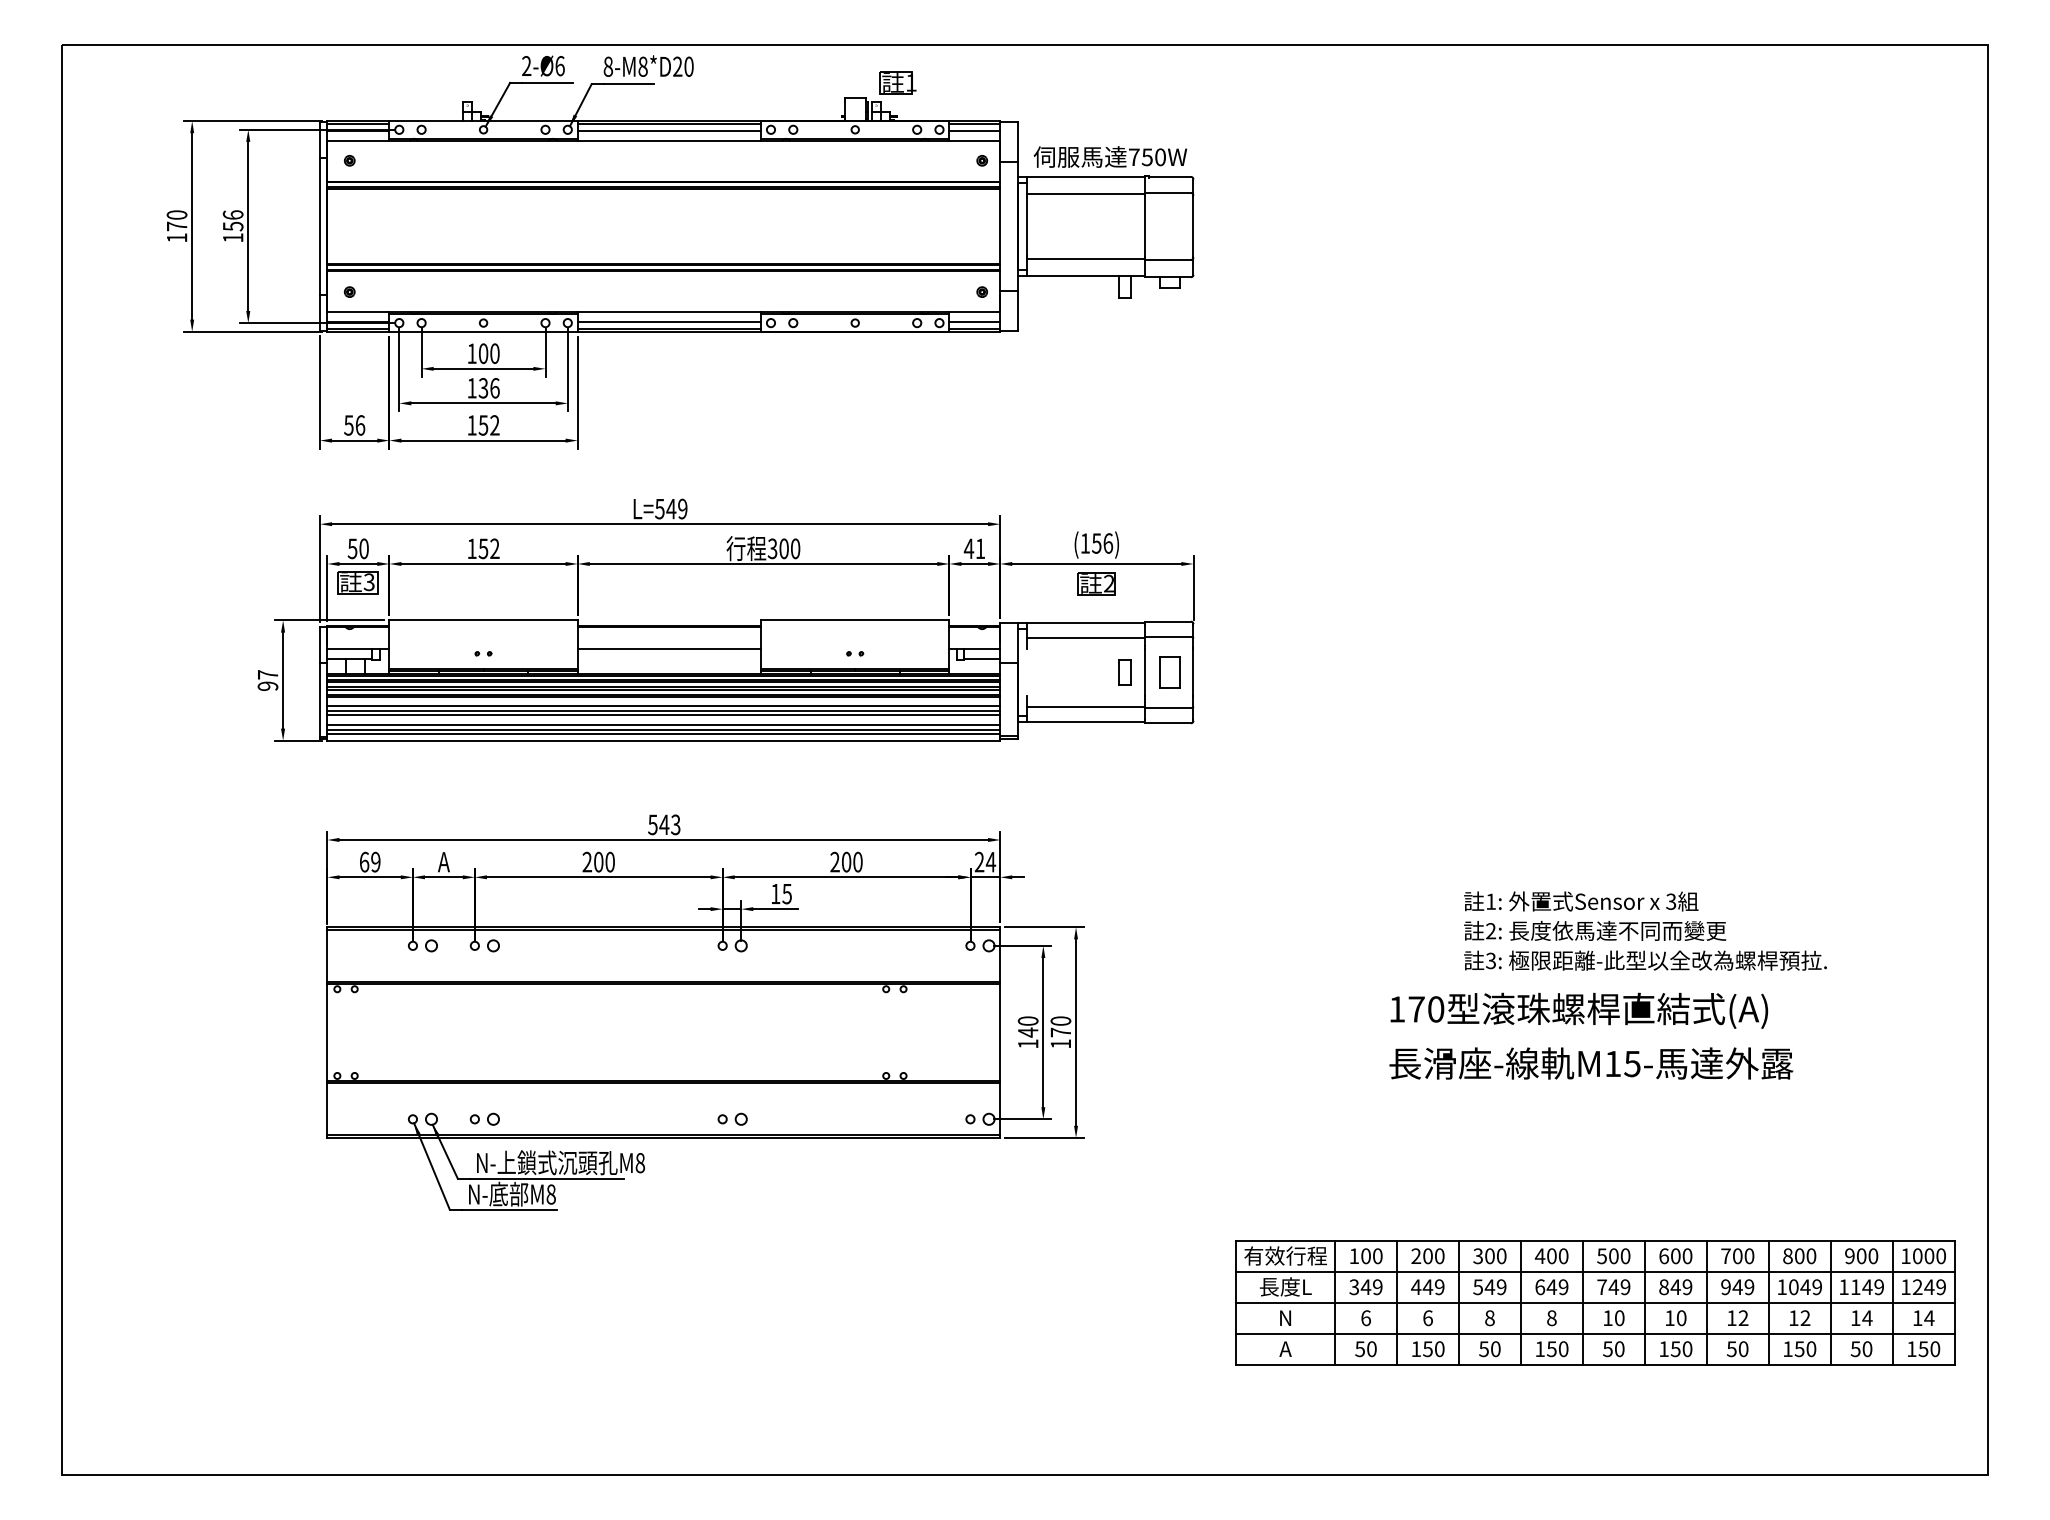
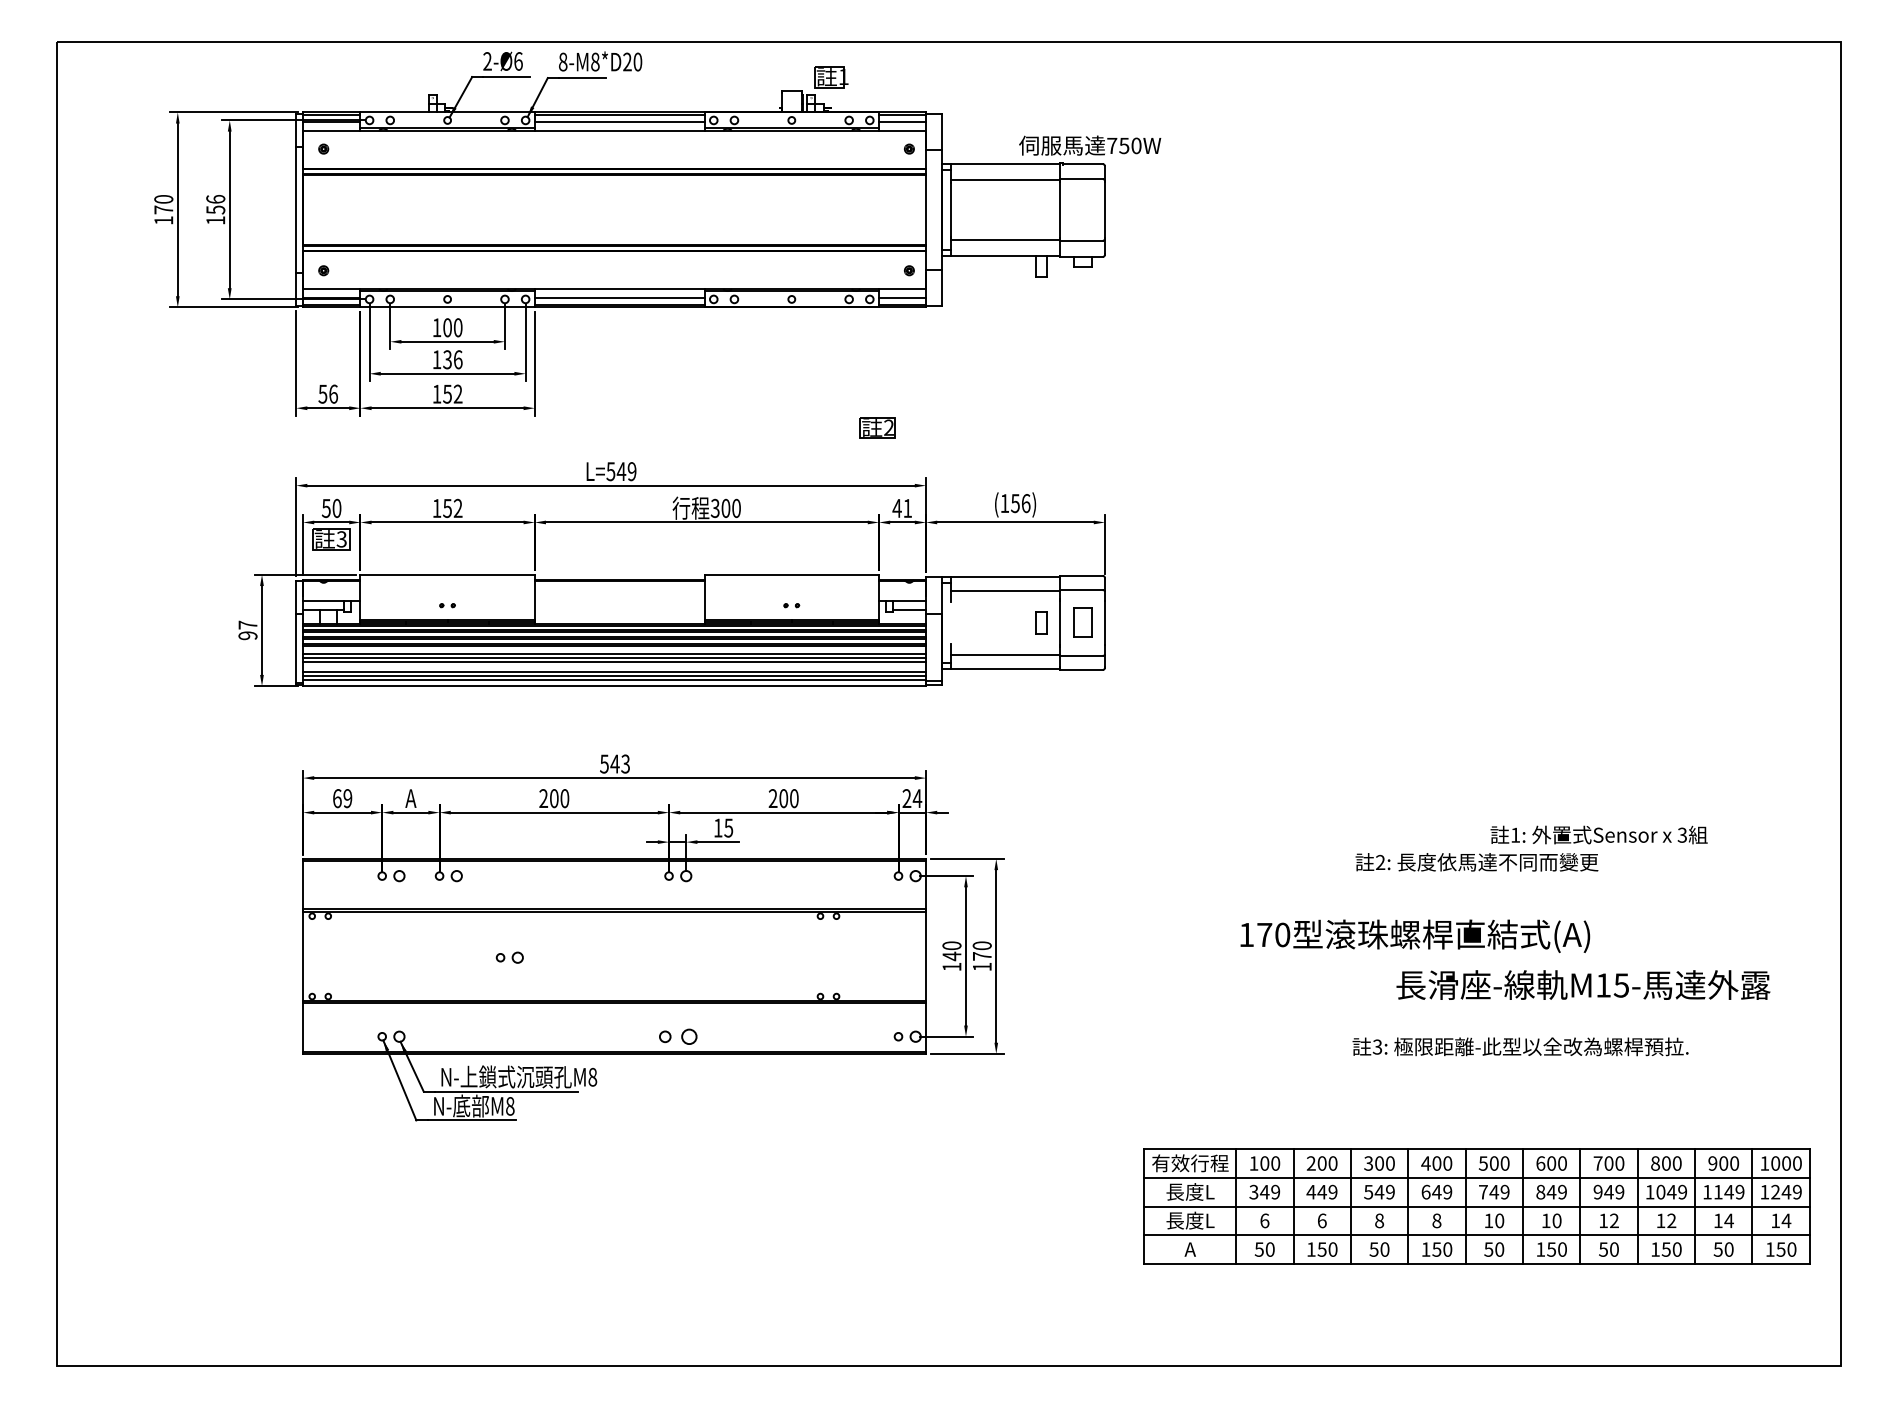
text: (1110, 156) -> (1090, 145), moved
part: (1096, 583) -> (877, 427), moved
line: (669, 649) -> (619, 601), removed
text: (1580, 900) -> (1598, 834), moved
text: (1645, 960) -> (1520, 1046), moved
text: (1579, 1009) -> (1415, 935), moved
text: (1591, 1062) -> (1583, 984), moved
part: (484, 1119) -> (509, 957), moved
part: (732, 1119) -> (678, 1036), size x1.4
text: (1285, 1317) -> (1190, 1220), N -> 長度L

